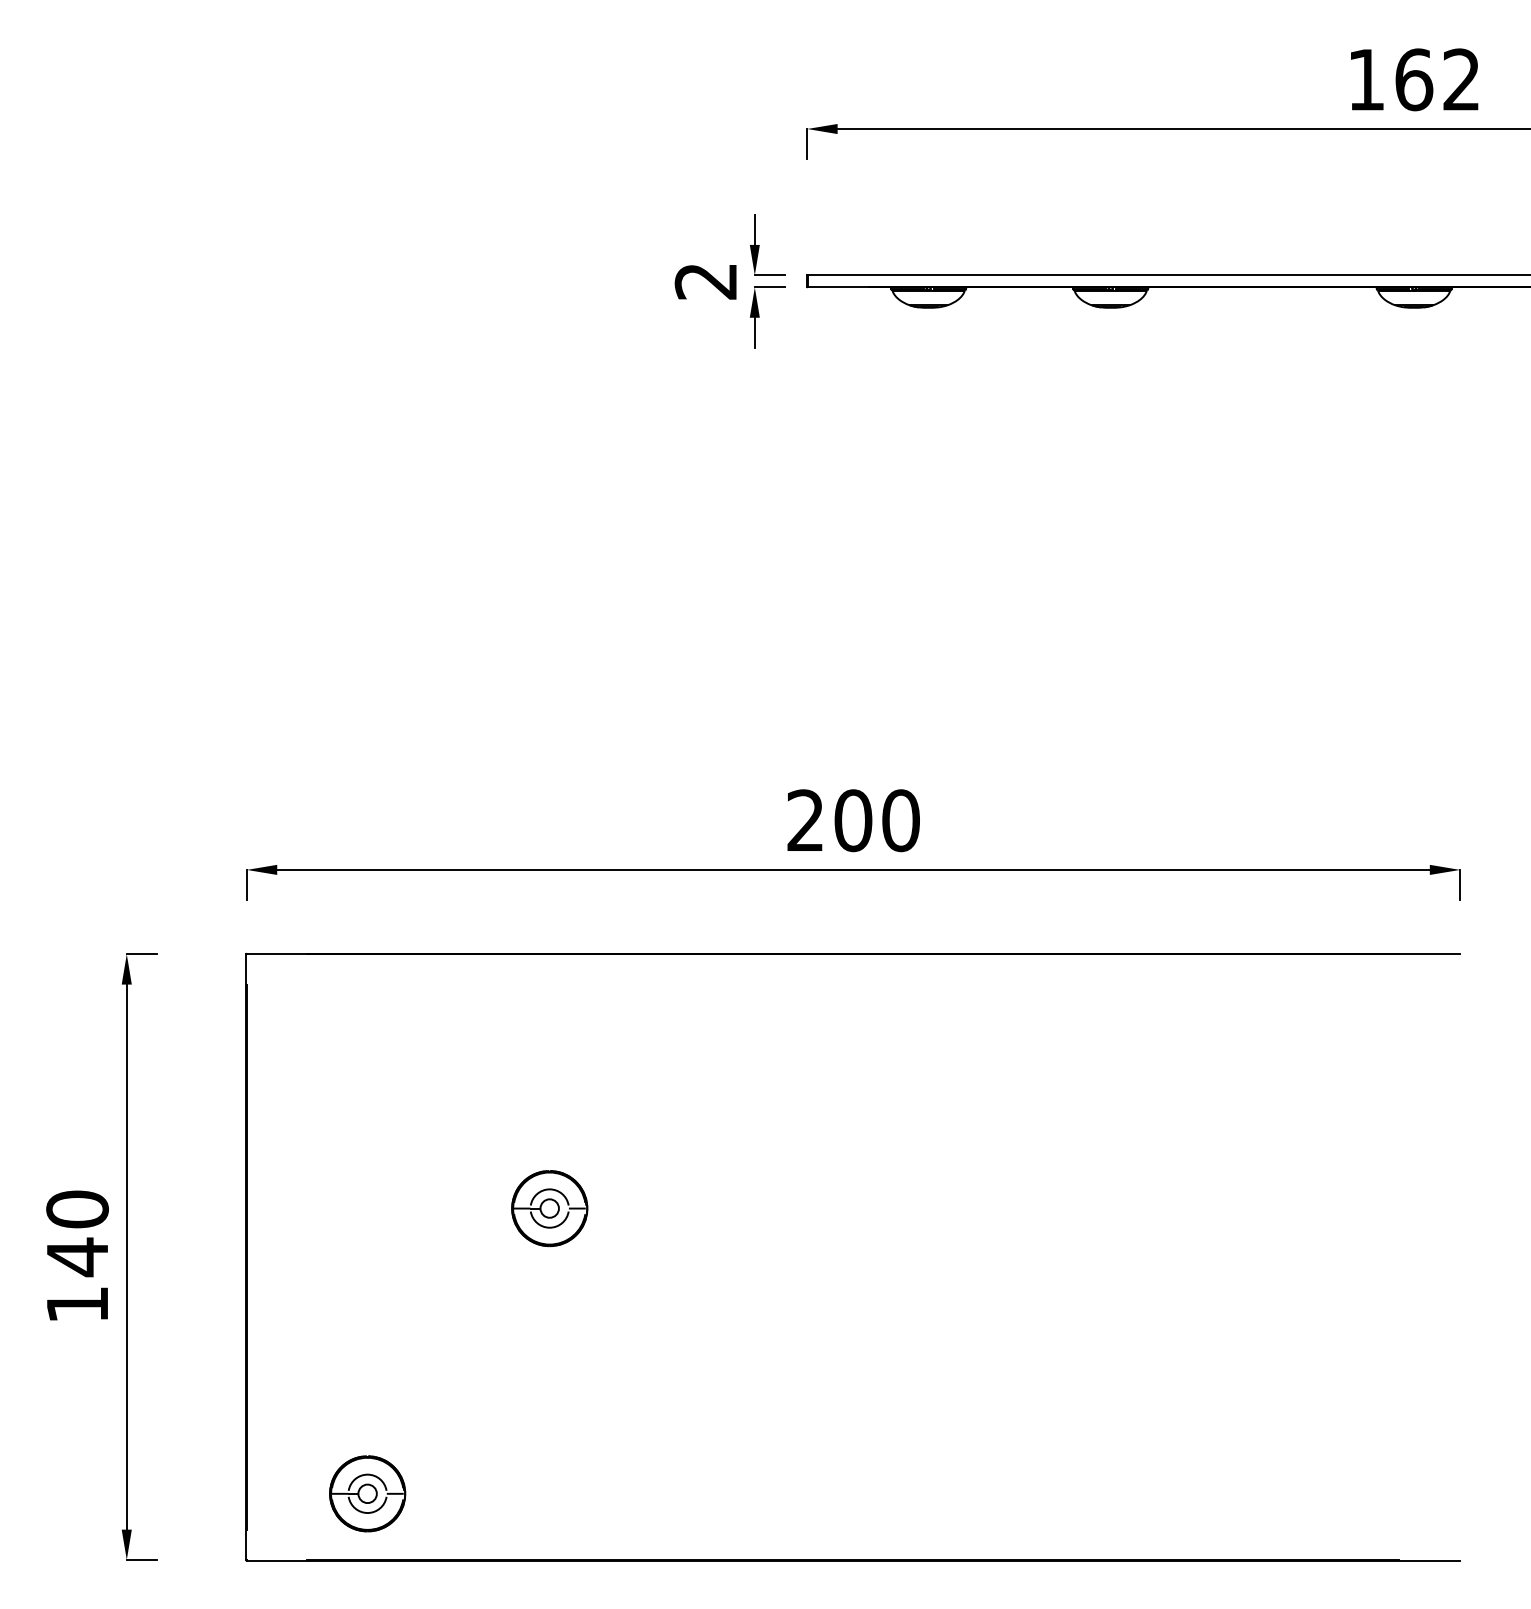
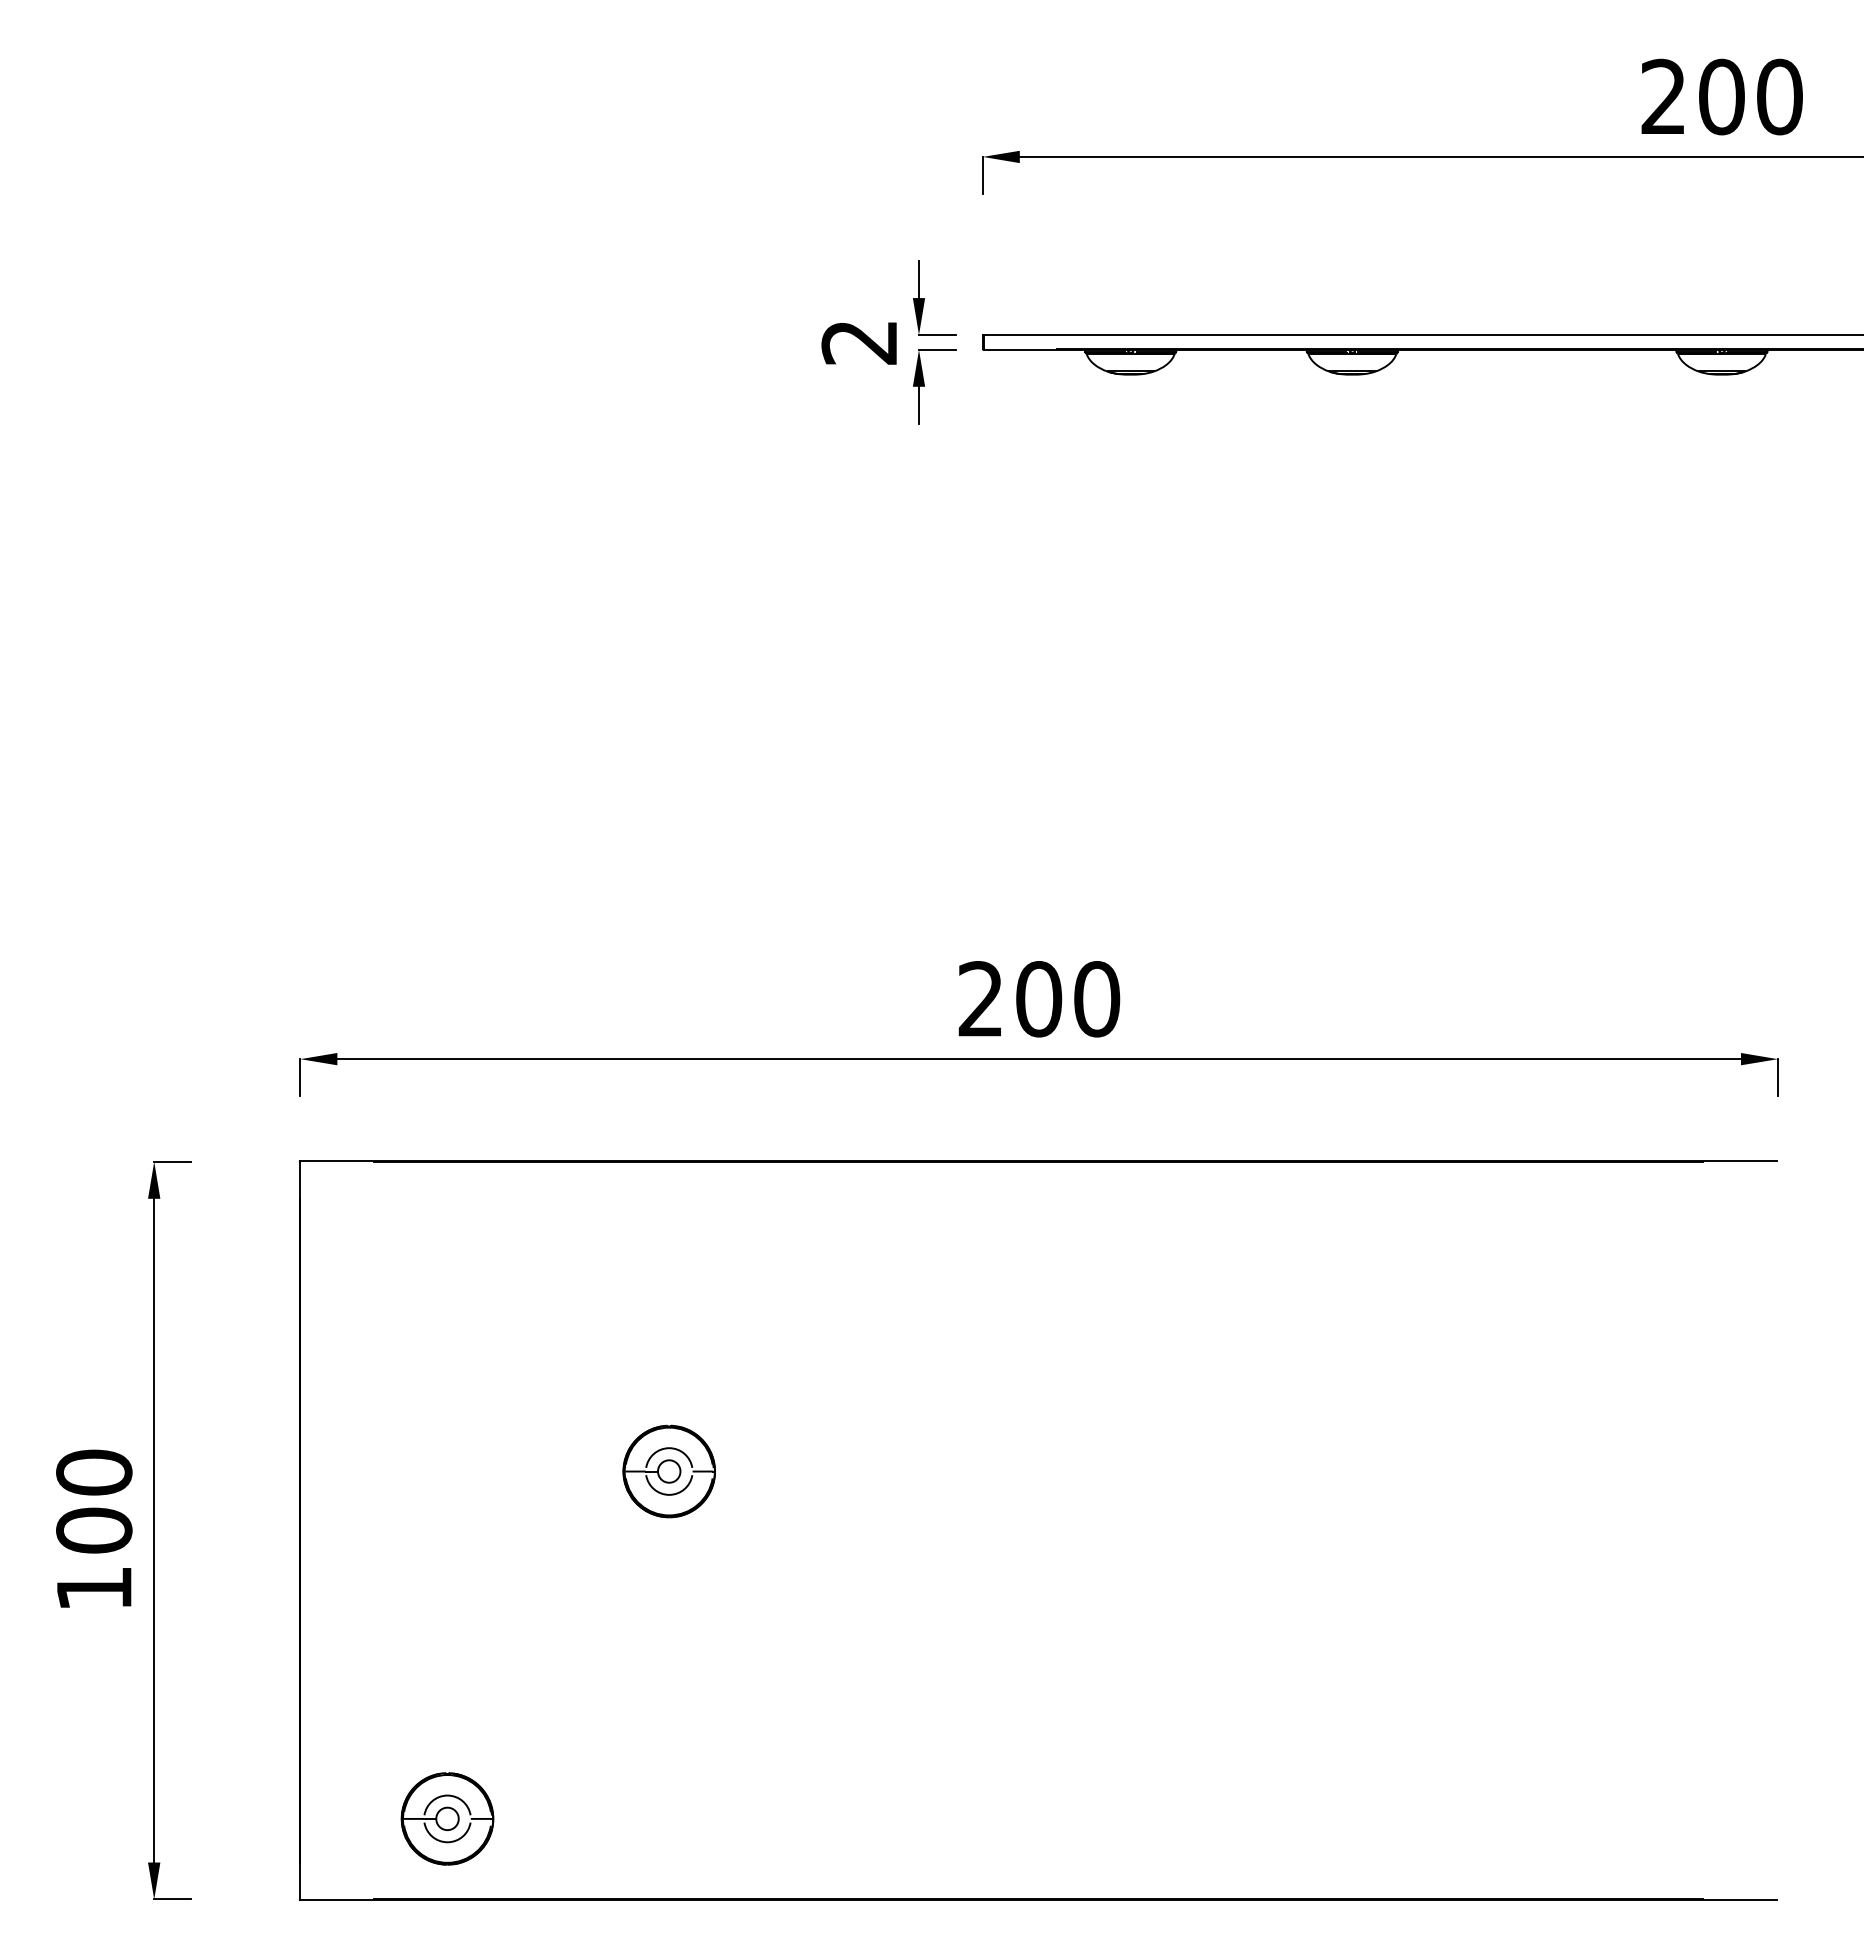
text: (1413, 79) -> (1721, 96), 162 -> 200
text: (77, 1256) -> (94, 1530), 140 -> 100

